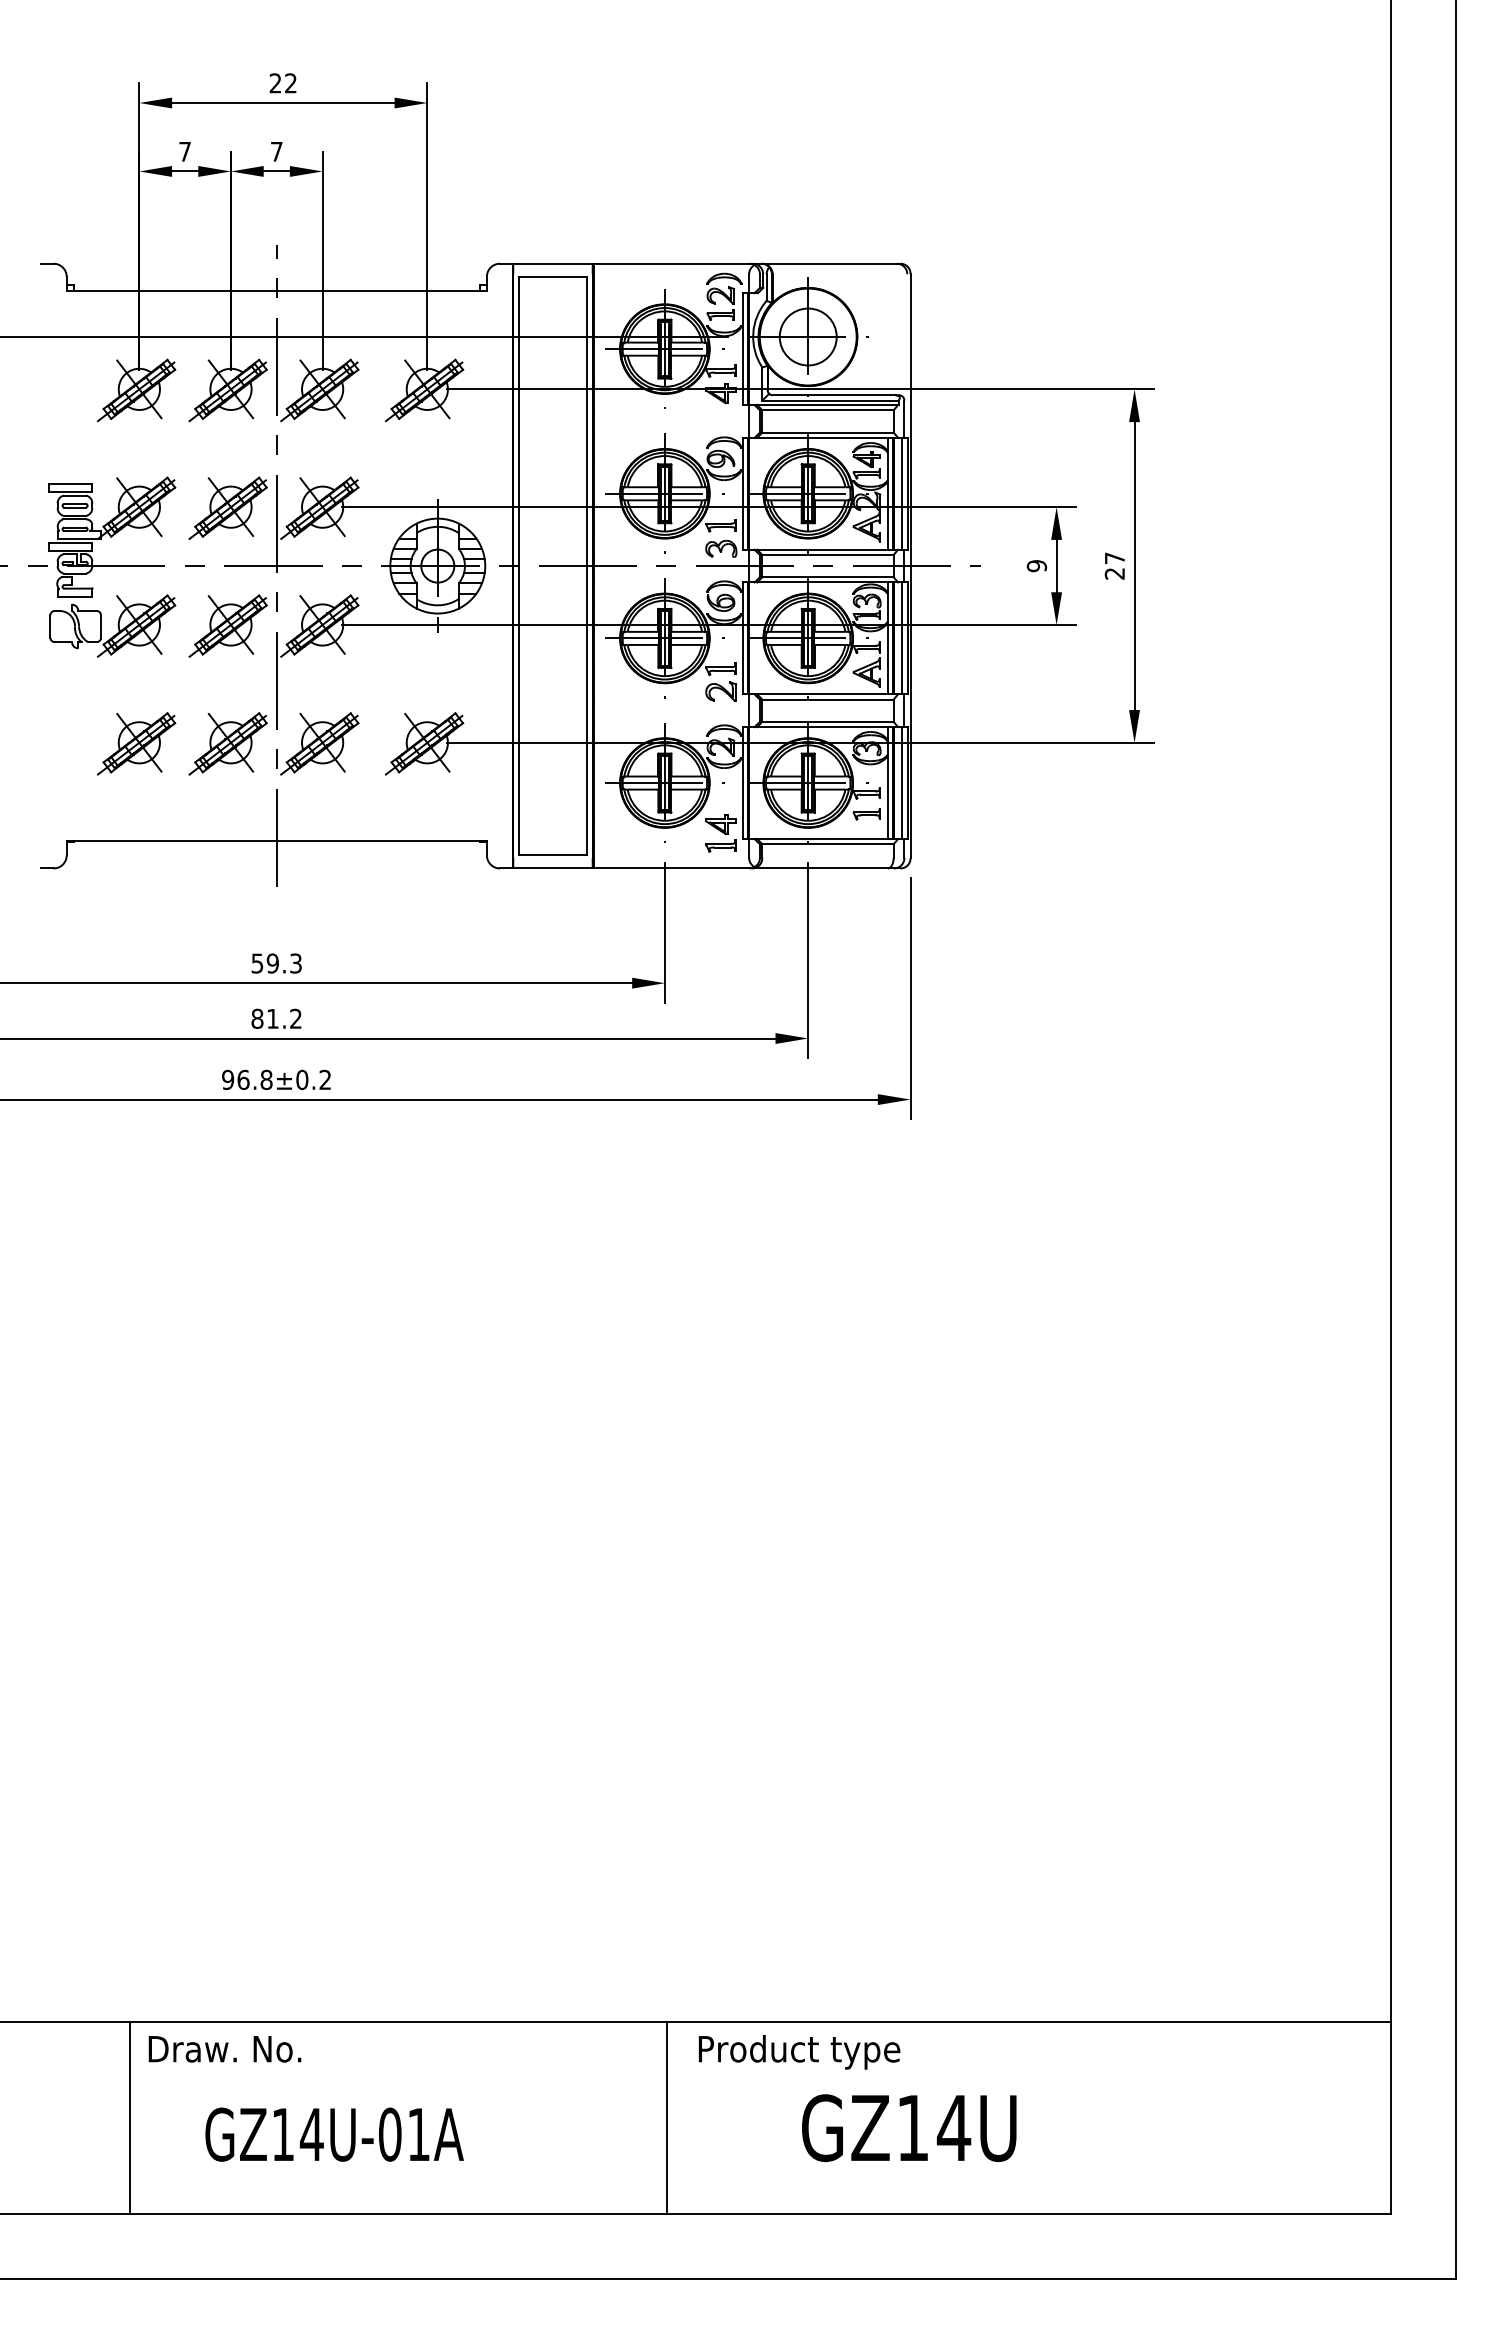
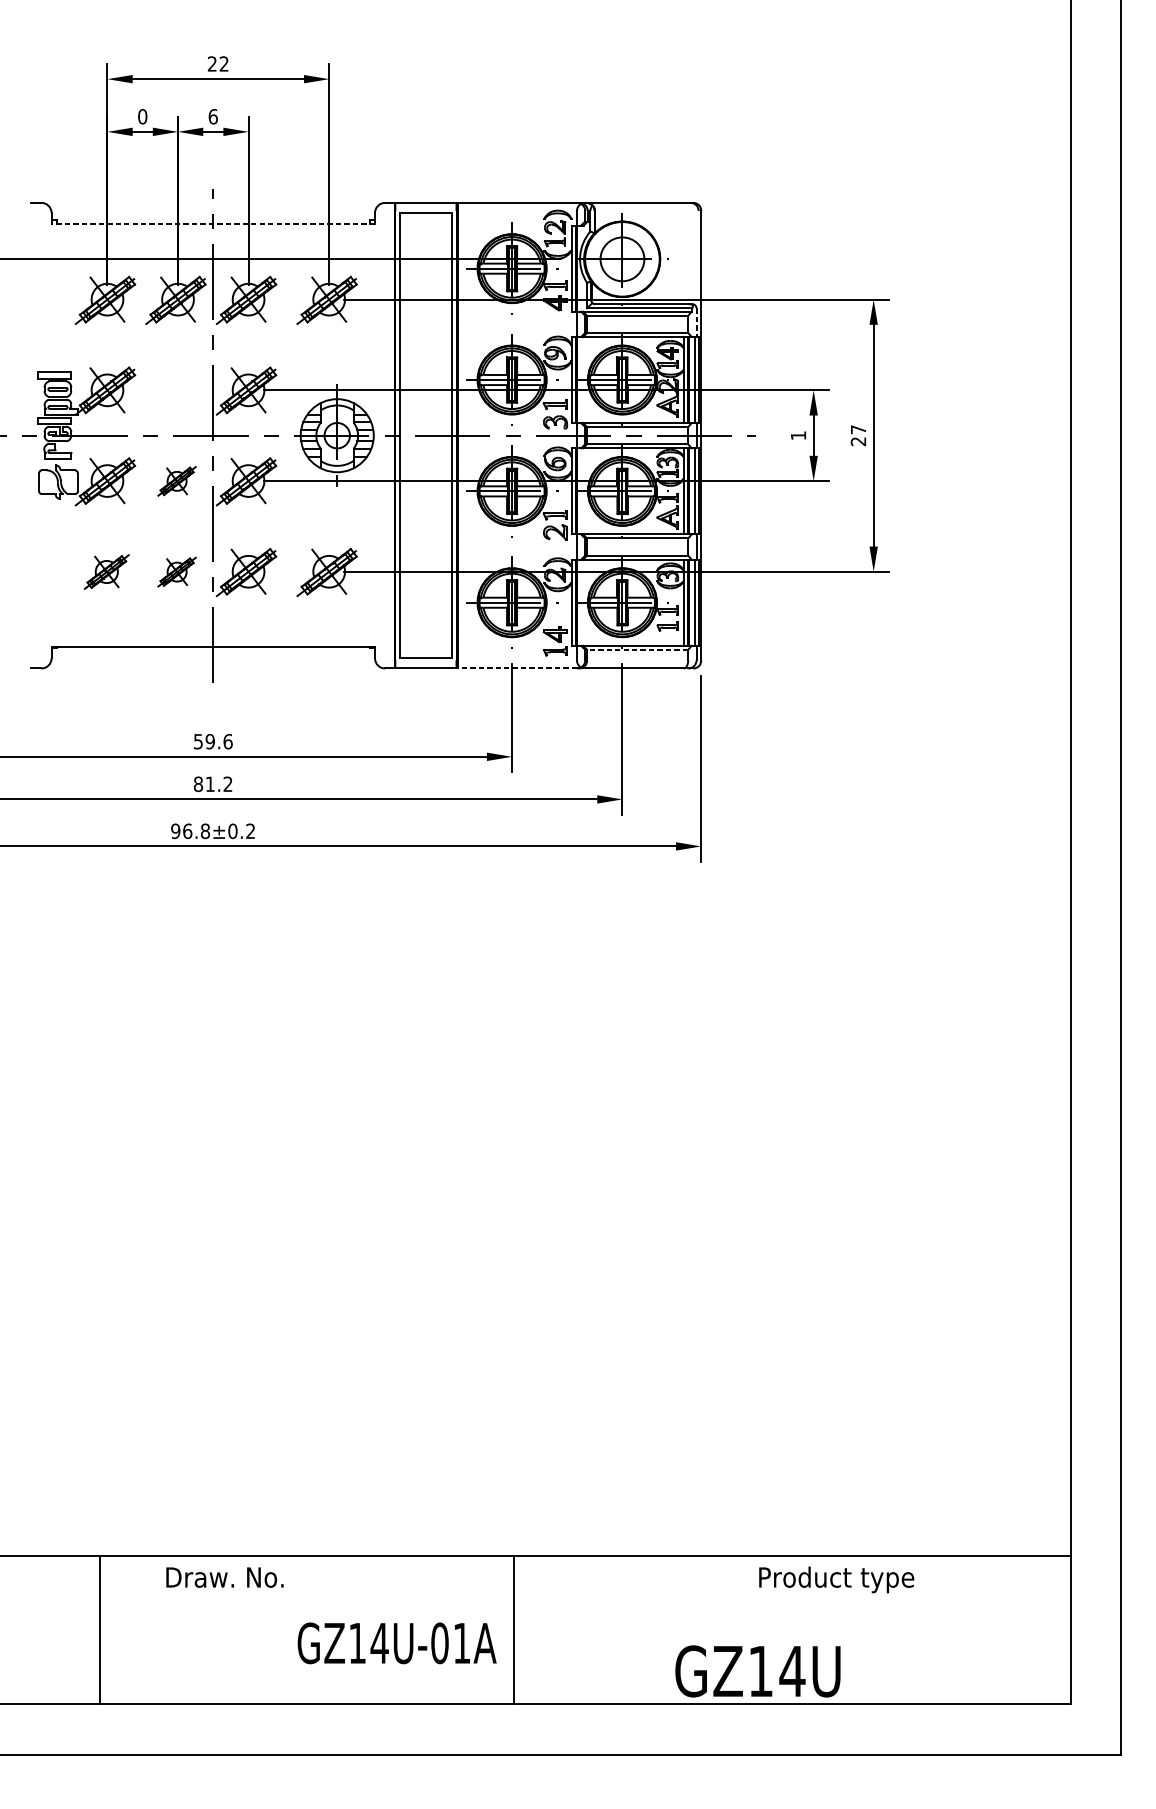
text: (185, 151) -> (143, 116), 7 -> 0
text: (276, 151) -> (213, 116), 7 -> 6
line: (276, 291) -> (213, 224), solid -> dashed
line: (904, 419) -> (696, 322), solid -> dashed
part: (227, 507) -> (175, 390), removed
text: (1036, 566) -> (798, 436), 9 -> 1
part: (227, 625) -> (175, 481), size x0.6
part: (136, 743) -> (105, 572), size x0.7
part: (227, 743) -> (175, 572), size x0.6
line: (828, 844) -> (638, 650), solid -> dashed
line: (671, 868) -> (517, 668), solid -> dashed
text: (296, 963) -> (228, 741), 59.3 -> 59.6
text: (224, 2049) -> (224, 1577), moved
text: (799, 2052) -> (836, 1580), moved
text: (909, 2127) -> (758, 1670), moved
text: (334, 2134) -> (397, 1643), moved

